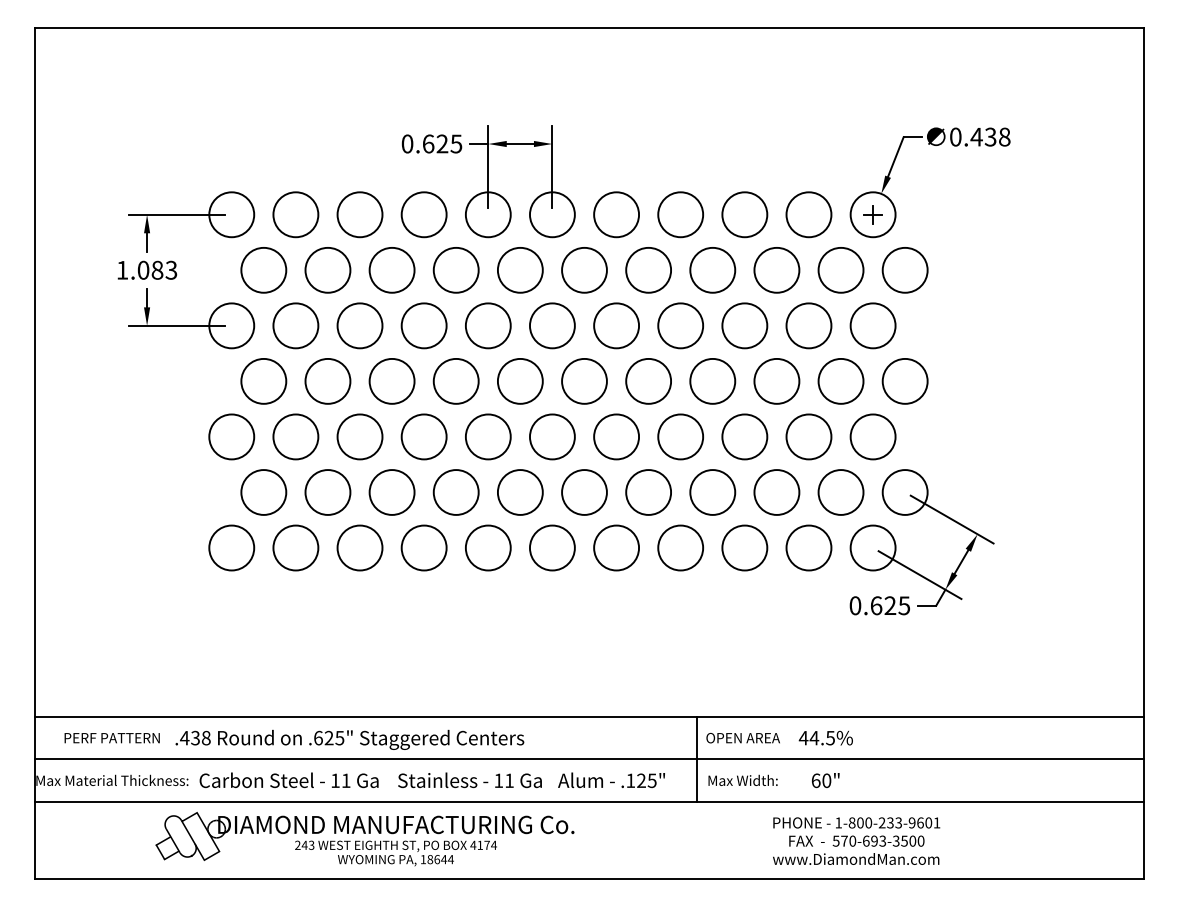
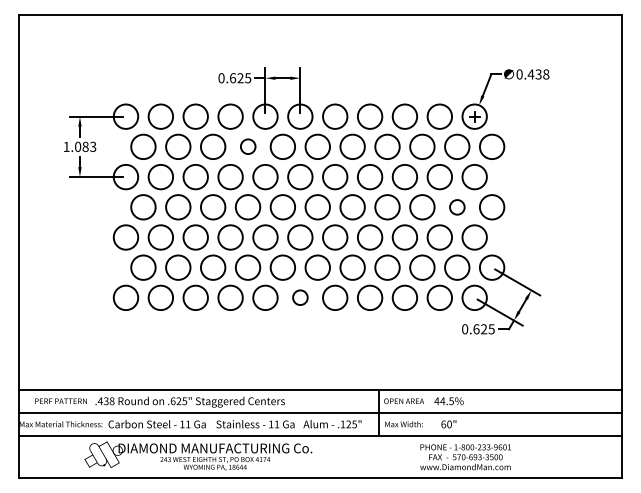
circle: (457, 269) -> (248, 146), size x0.6
circle: (841, 381) -> (457, 207), size x0.6
circle: (552, 547) -> (300, 297), size x0.6

